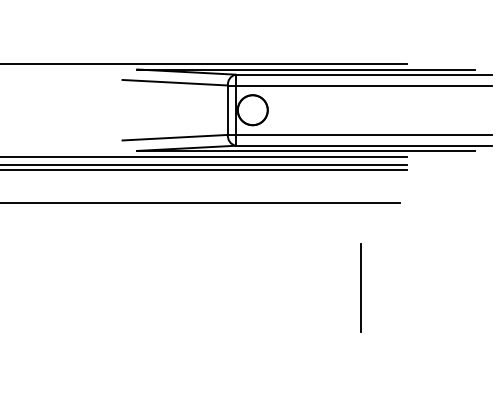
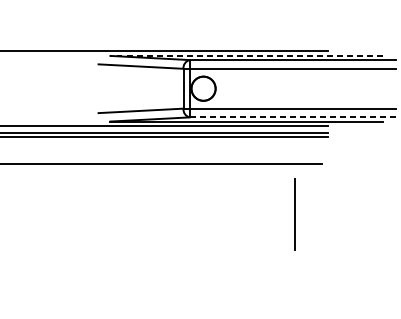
line: (305, 69) -> (246, 55), solid -> dashed
line: (363, 145) -> (292, 117), solid -> dashed
line: (360, 287) -> (294, 213), moved

